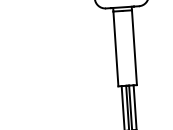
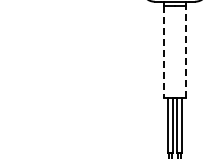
line: (134, 48) -> (186, 52), solid -> dashed
line: (115, 49) -> (163, 52), solid -> dashed

